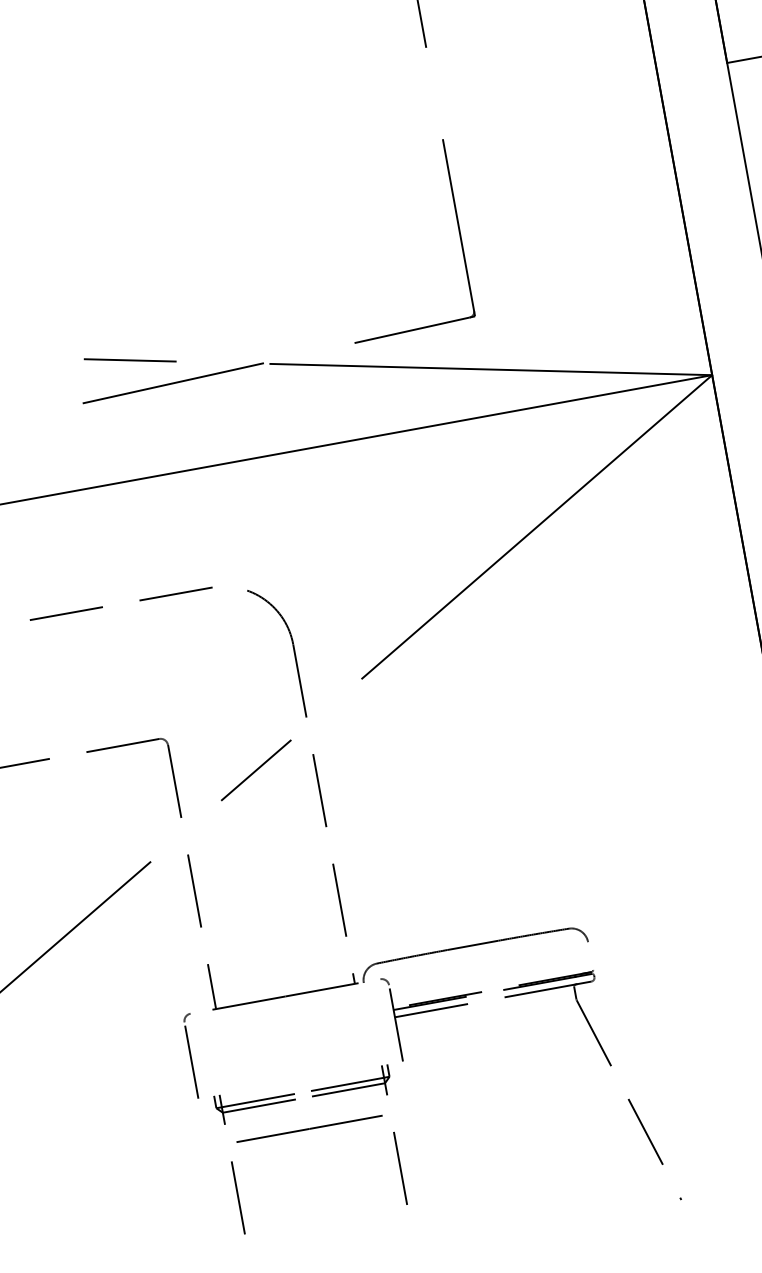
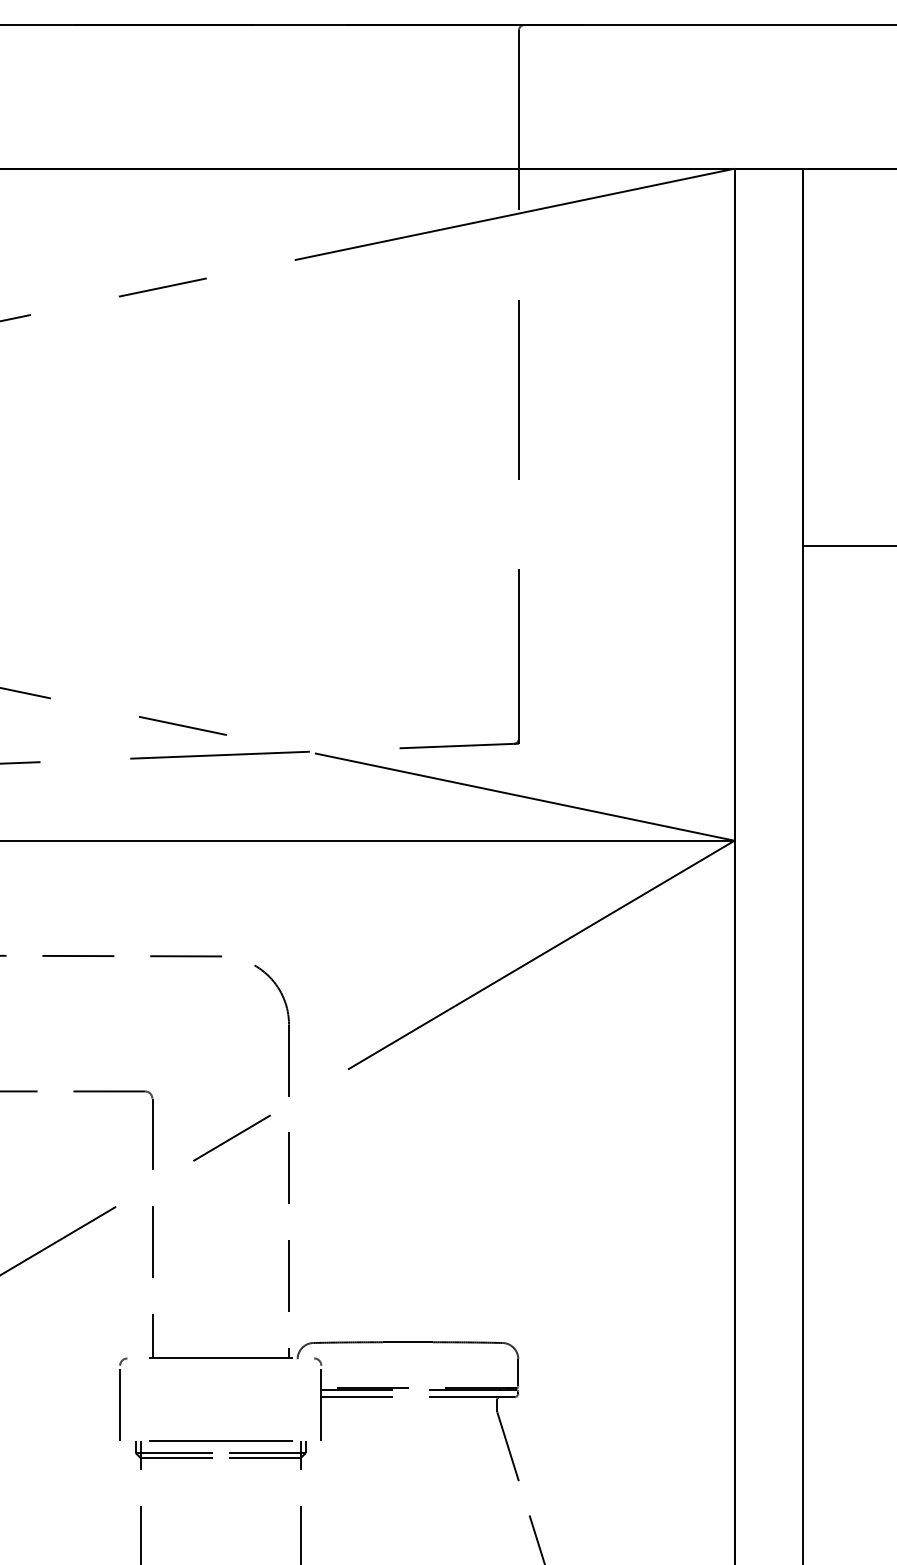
line: (590, 955) -> (518, 1372), added
line: (309, 1128) -> (220, 1440), moved

